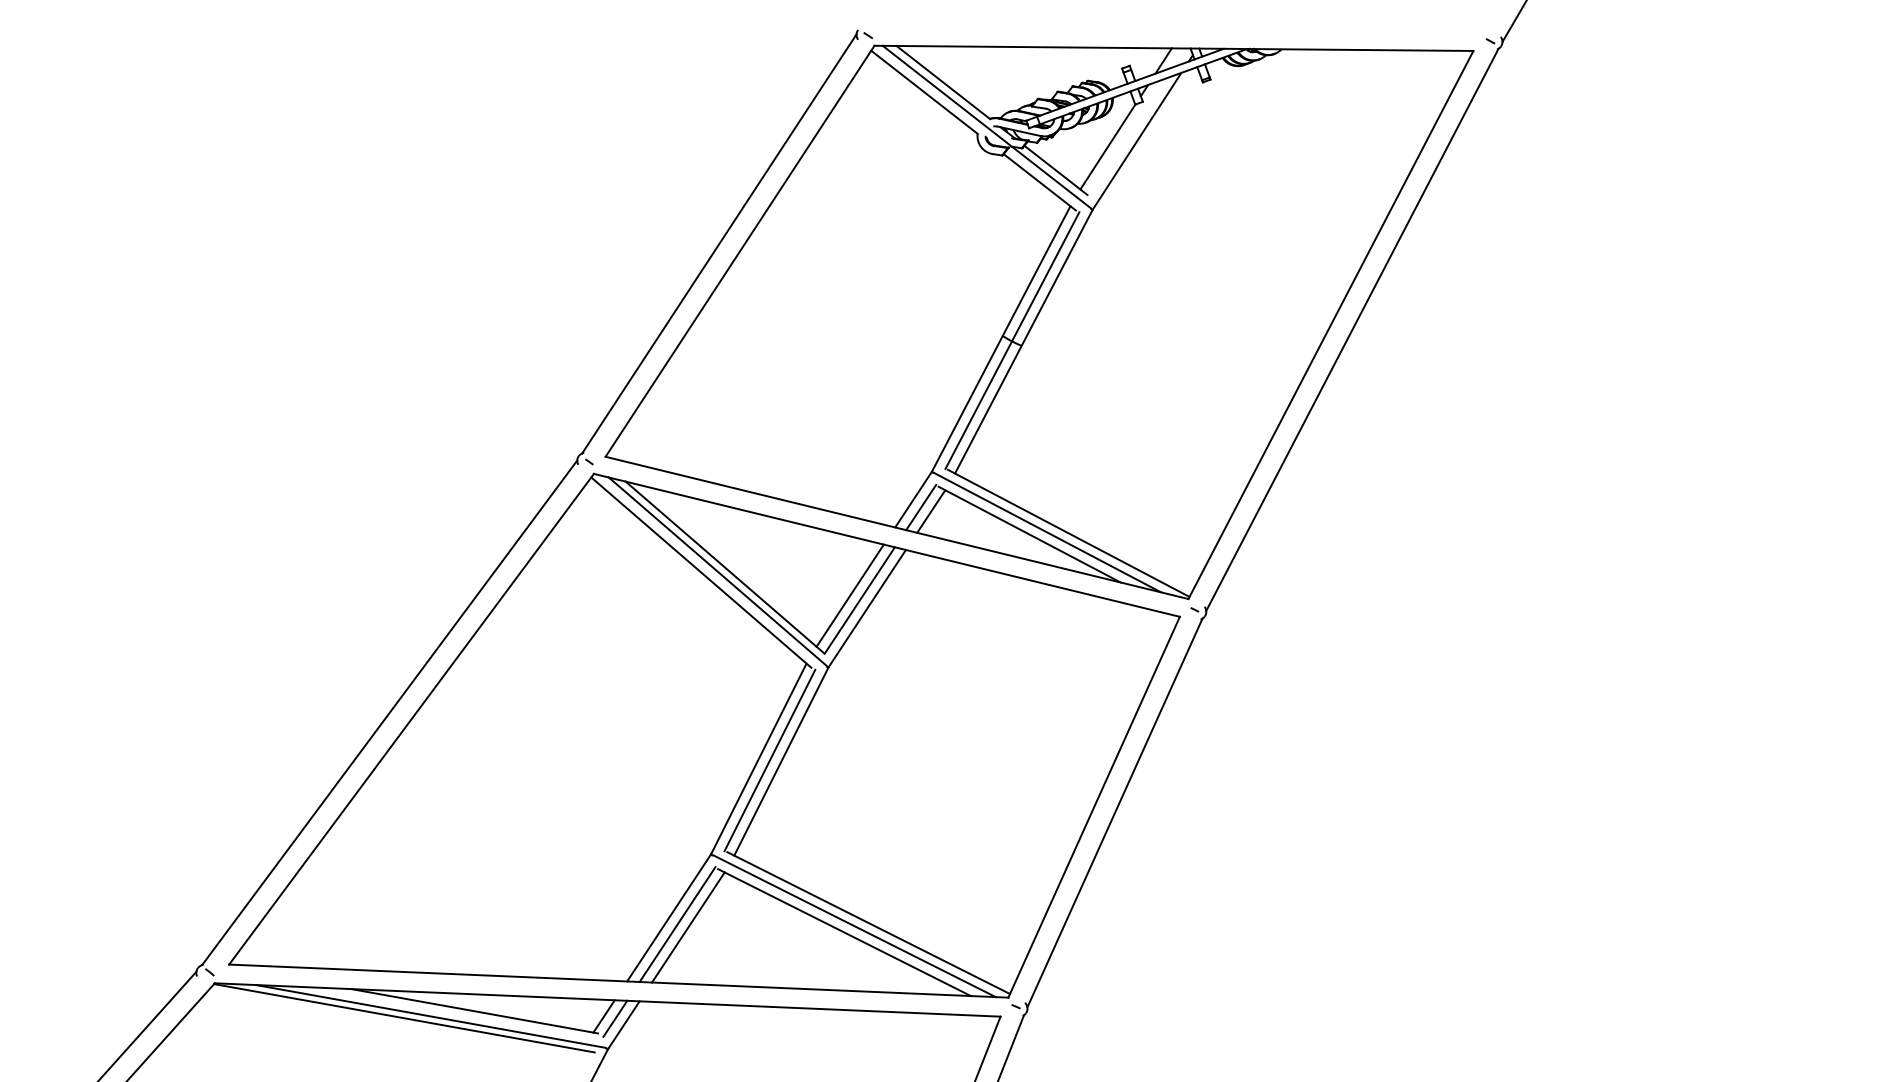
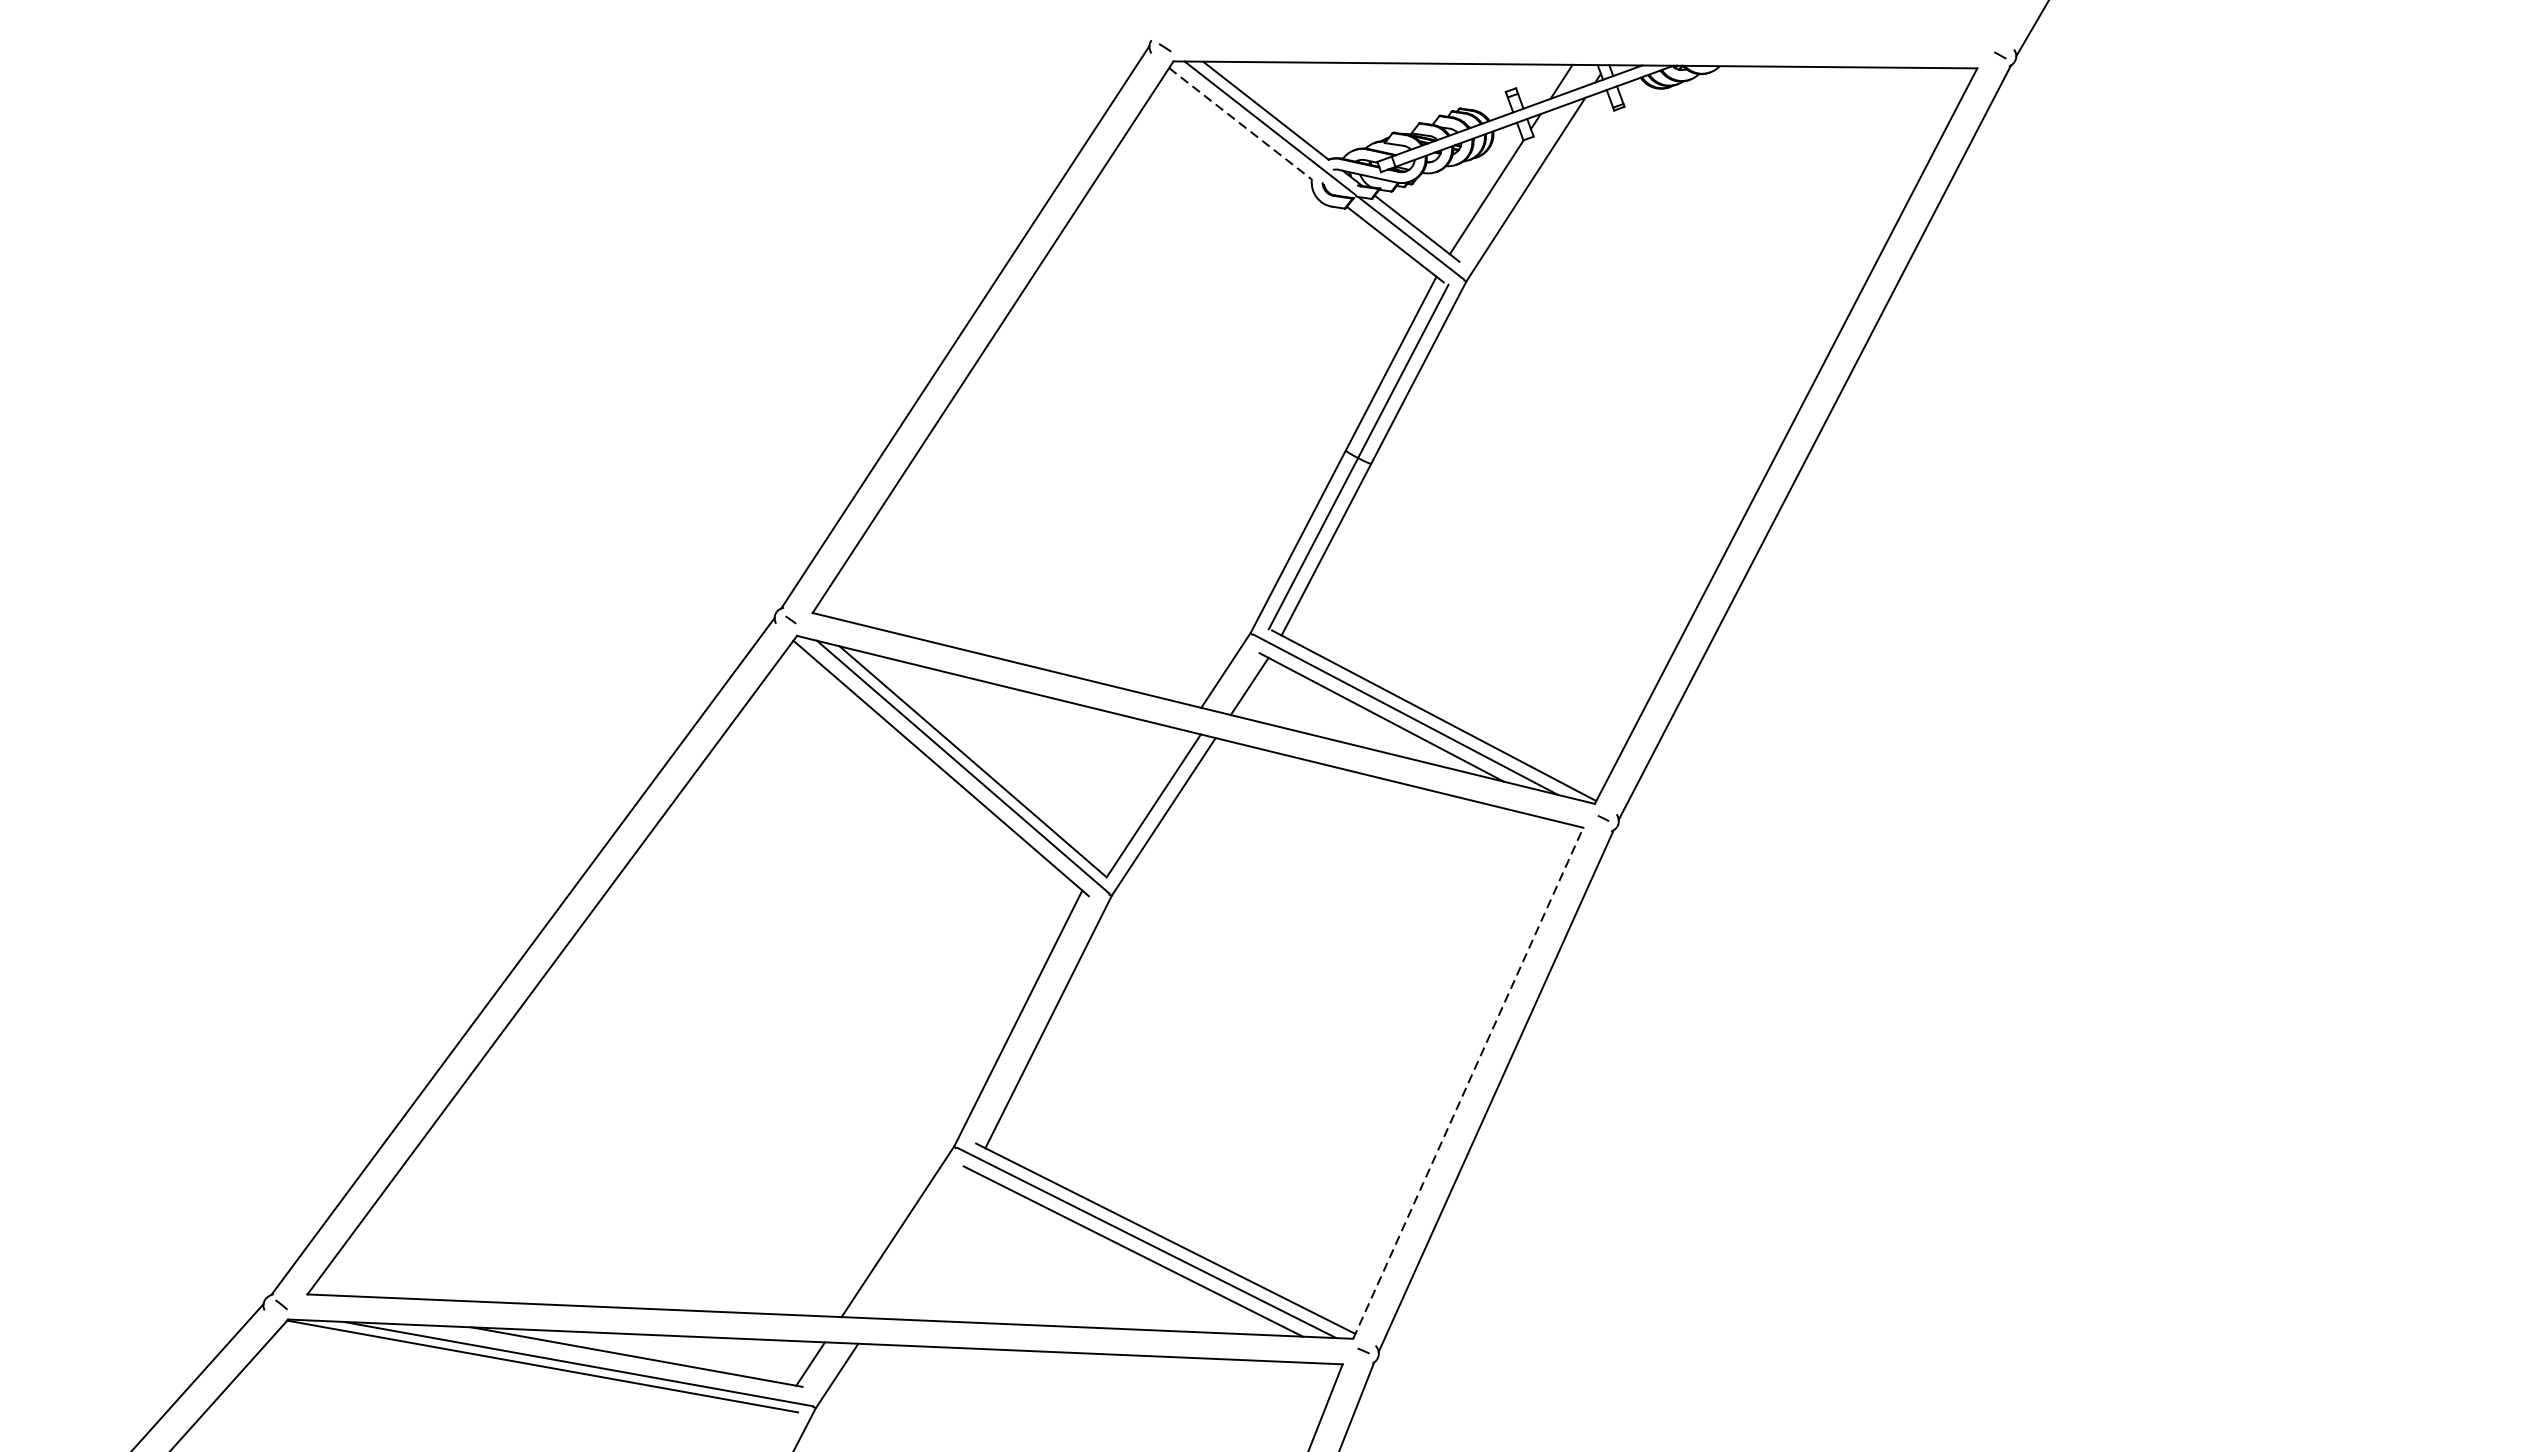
line: (924, 92) -> (1240, 124), solid -> dashed
line: (921, 507) -> (1236, 681), removed
line: (849, 595) -> (1139, 799), removed
line: (769, 760) -> (1032, 1020), removed
line: (1094, 807) -> (1468, 1083), solid -> dashed
line: (677, 924) -> (909, 1240), removed
line: (688, 927) -> (923, 1244), removed
line: (615, 1018) -> (825, 1366), removed

